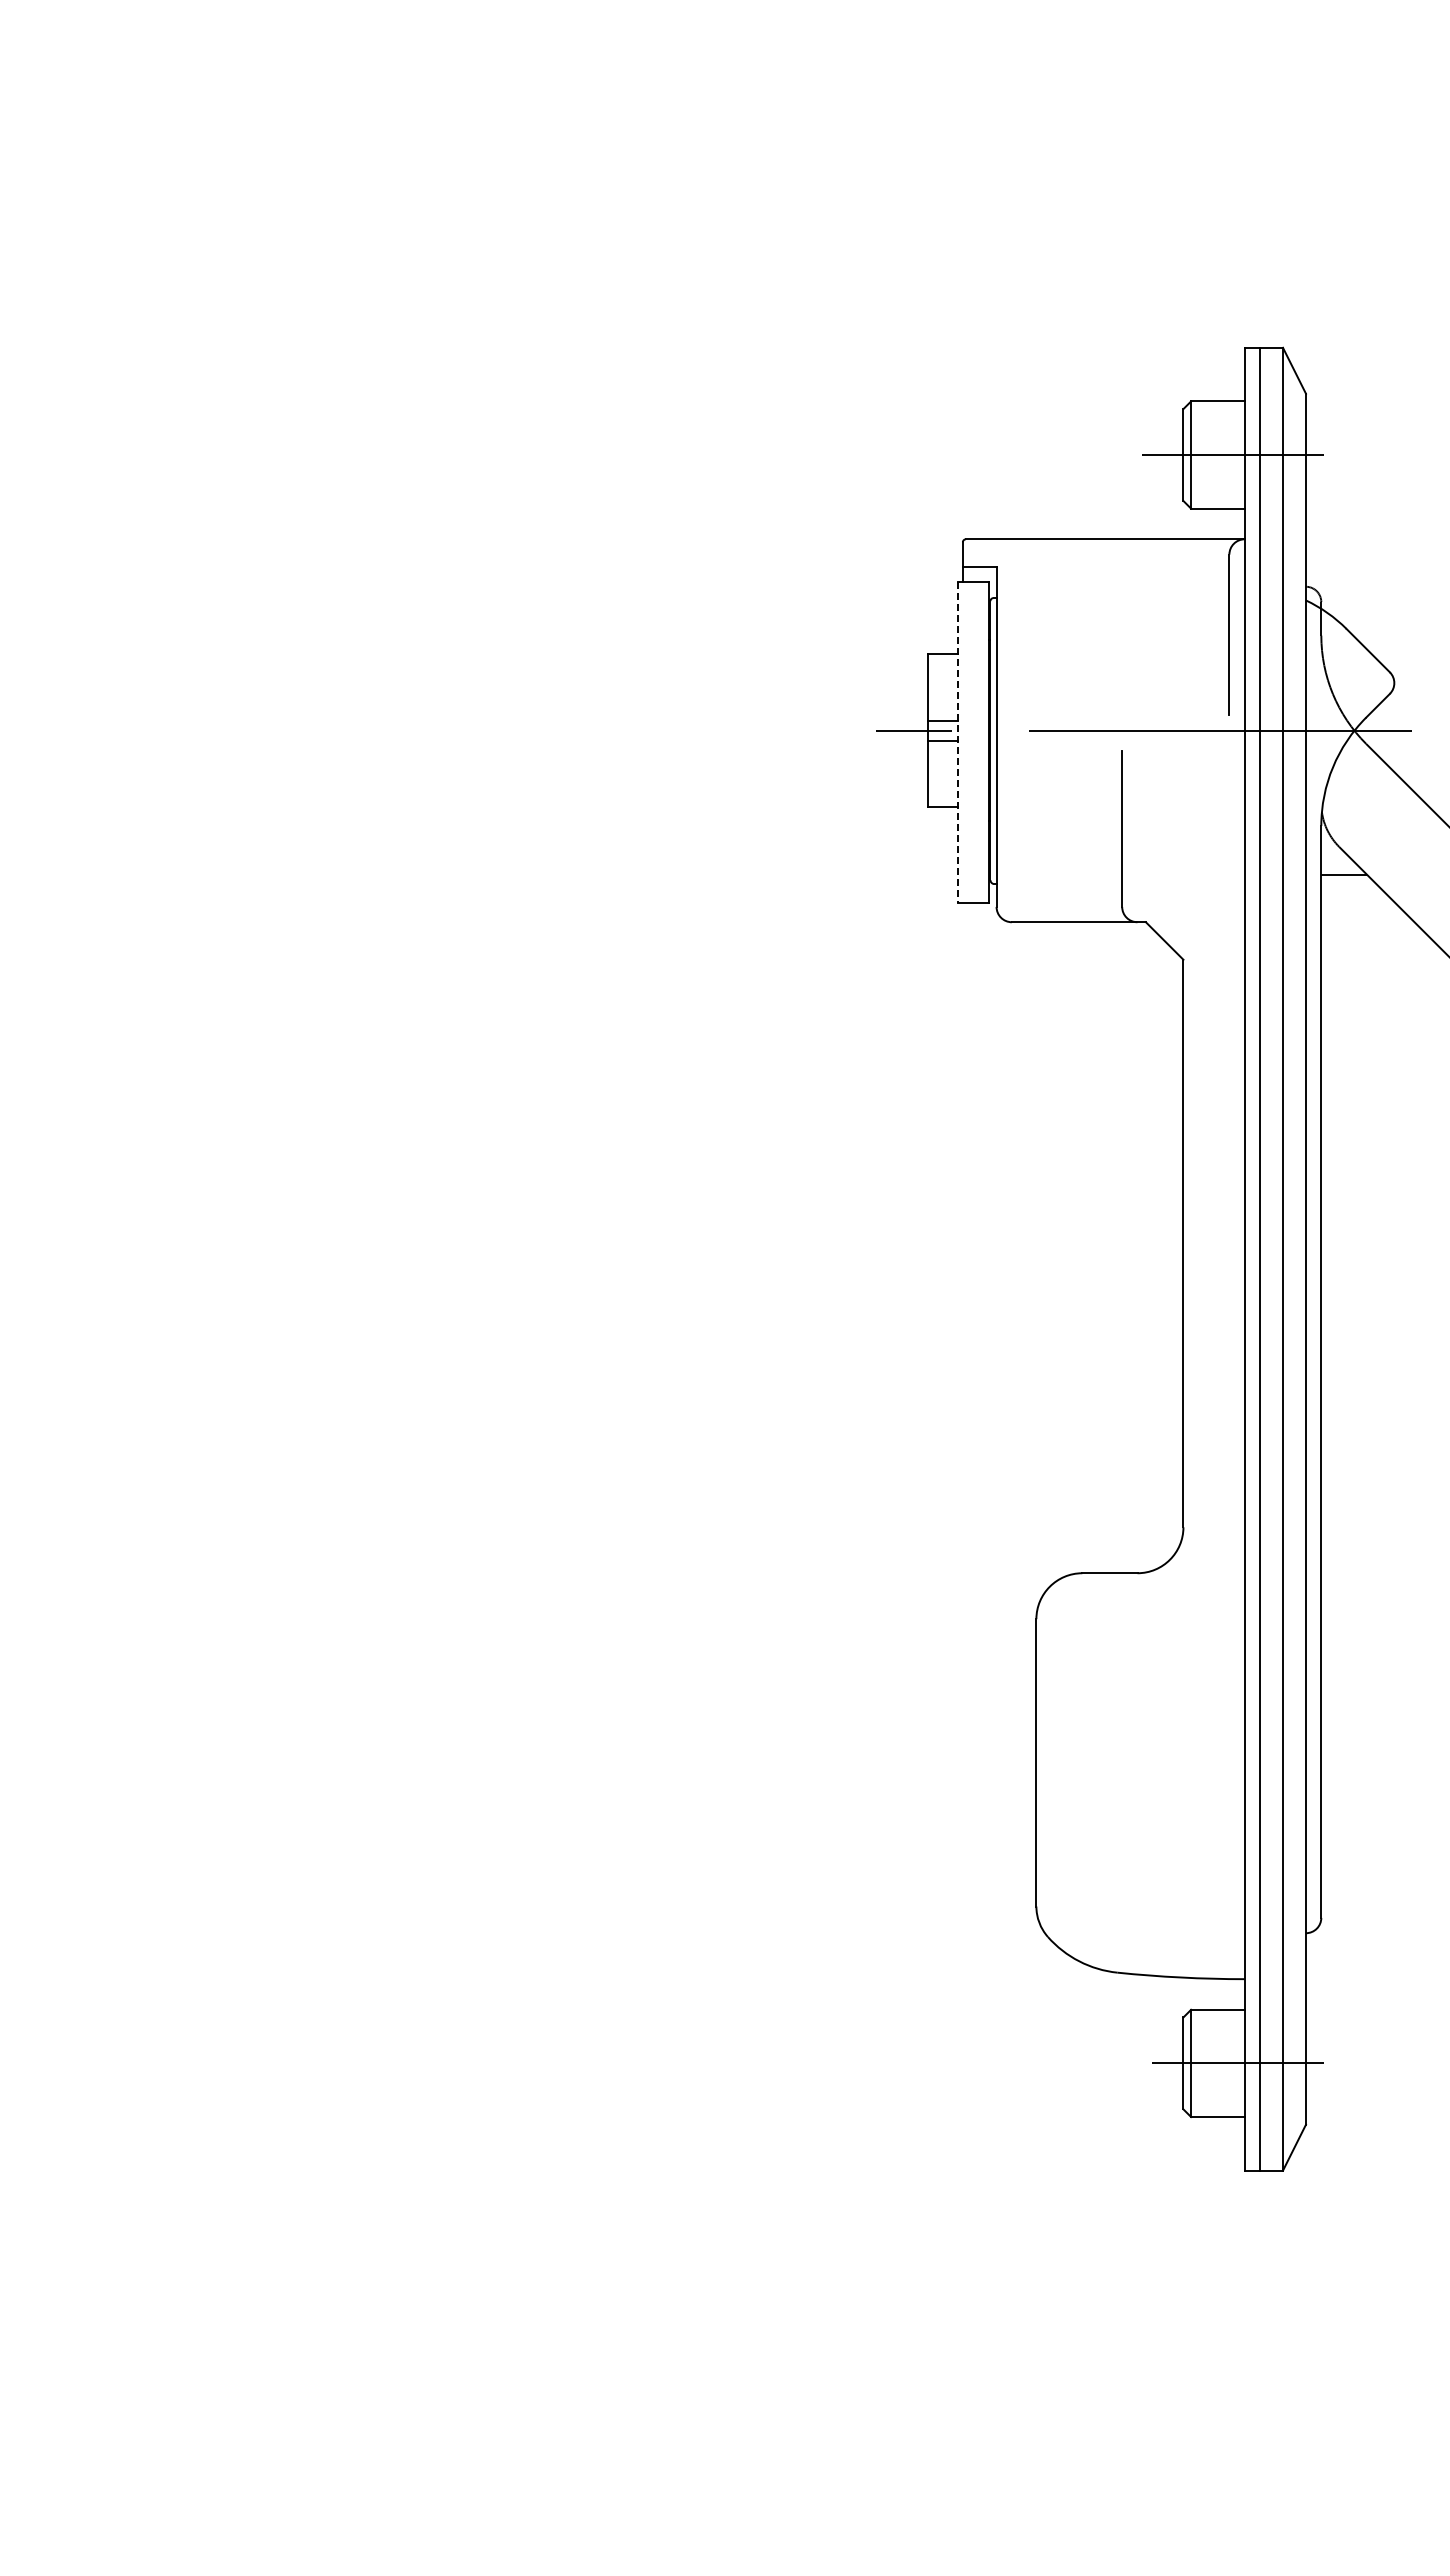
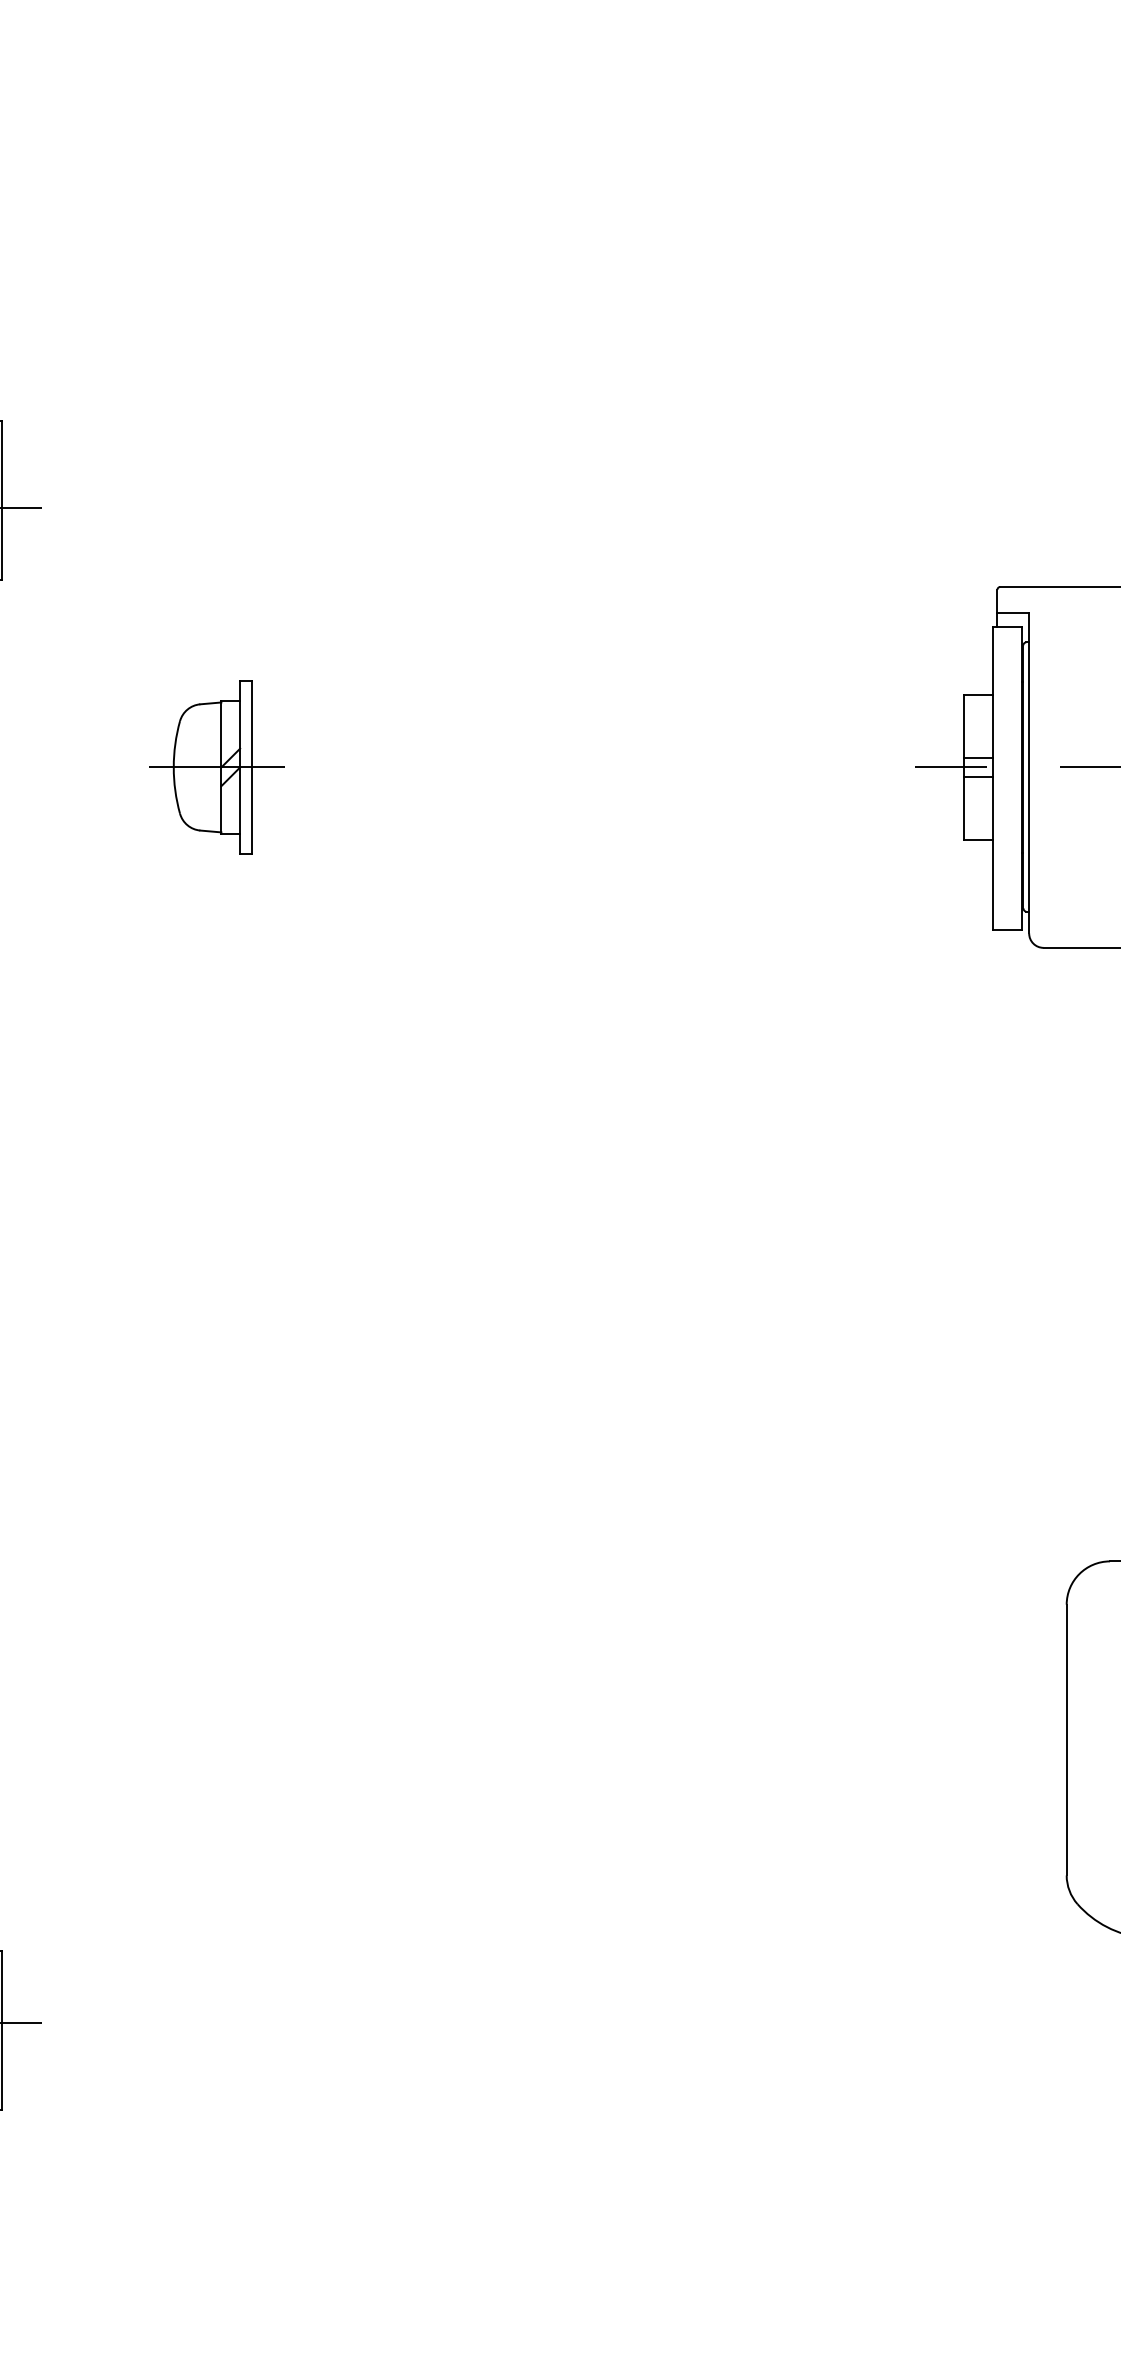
part: (134, 730) -> (216, 767), added
line: (958, 742) -> (993, 778), dashed -> solid

